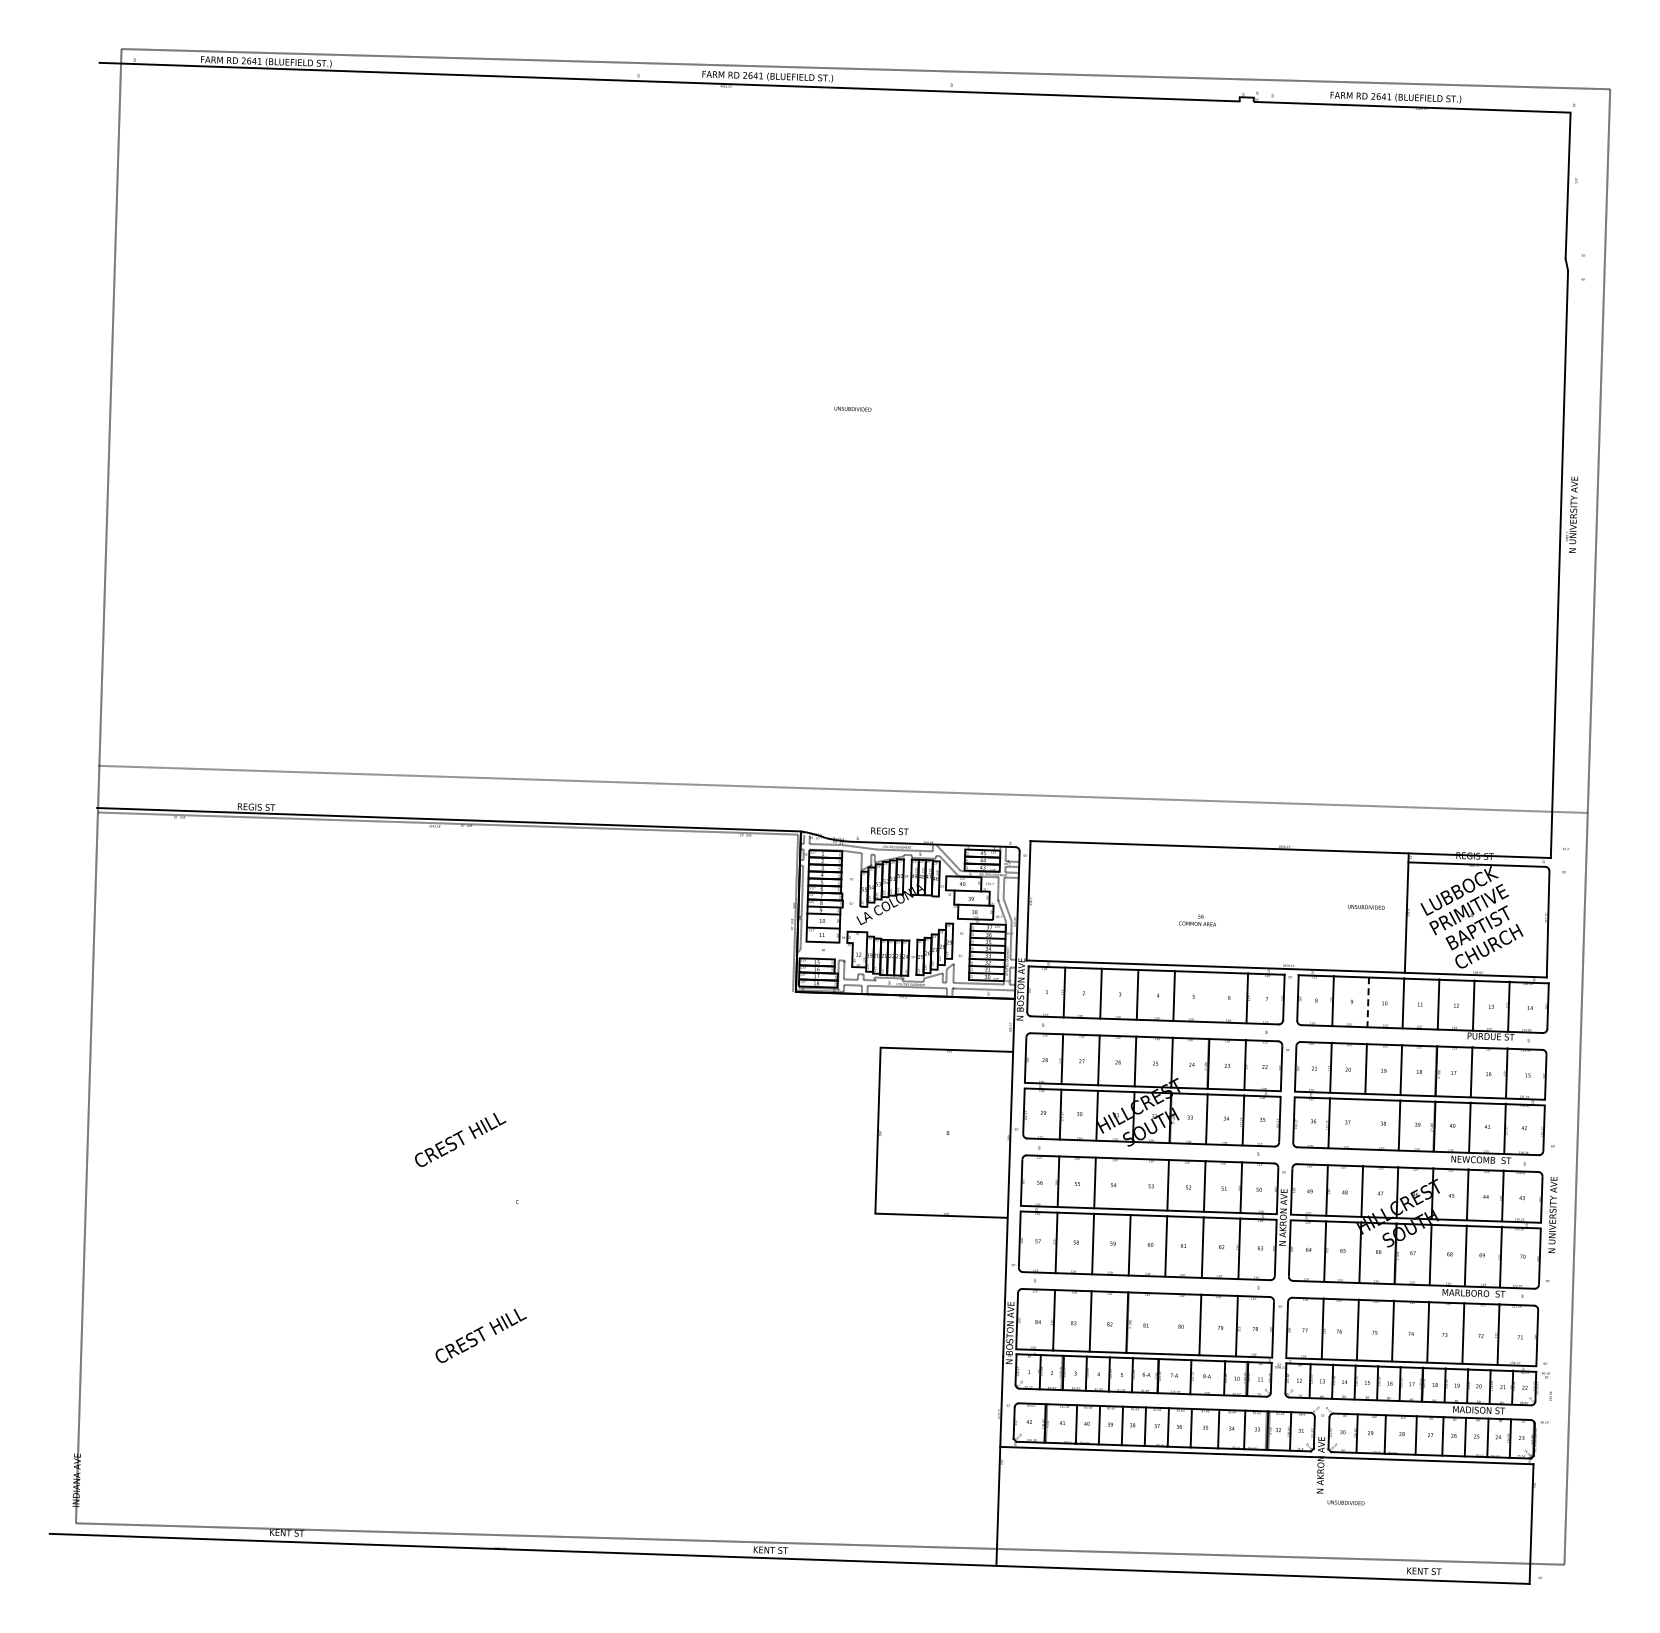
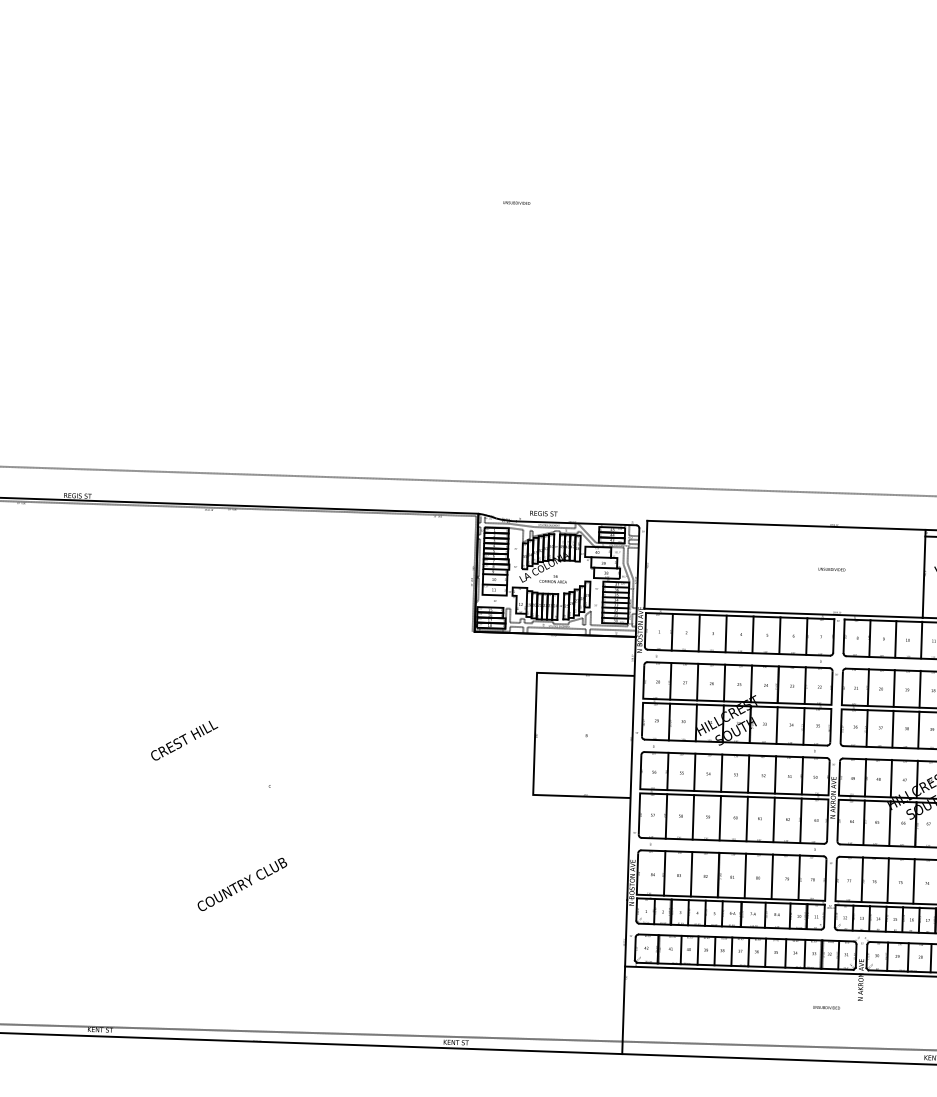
text: (1365, 907) -> (831, 569), moved
text: (1197, 920) -> (553, 579), moved
line: (1210, 997) -> (779, 635), added
line: (1368, 1002) -> (895, 639), dashed -> solid
line: (1364, 1124) -> (893, 729), added
text: (460, 1139) -> (184, 740), moved
line: (1131, 1183) -> (721, 772), added
line: (1163, 1323) -> (745, 875), added
text: (479, 1335) -> (241, 884), CREST HILL -> COUNTRY CLUB
text: (1345, 1502) -> (826, 1007), moved

